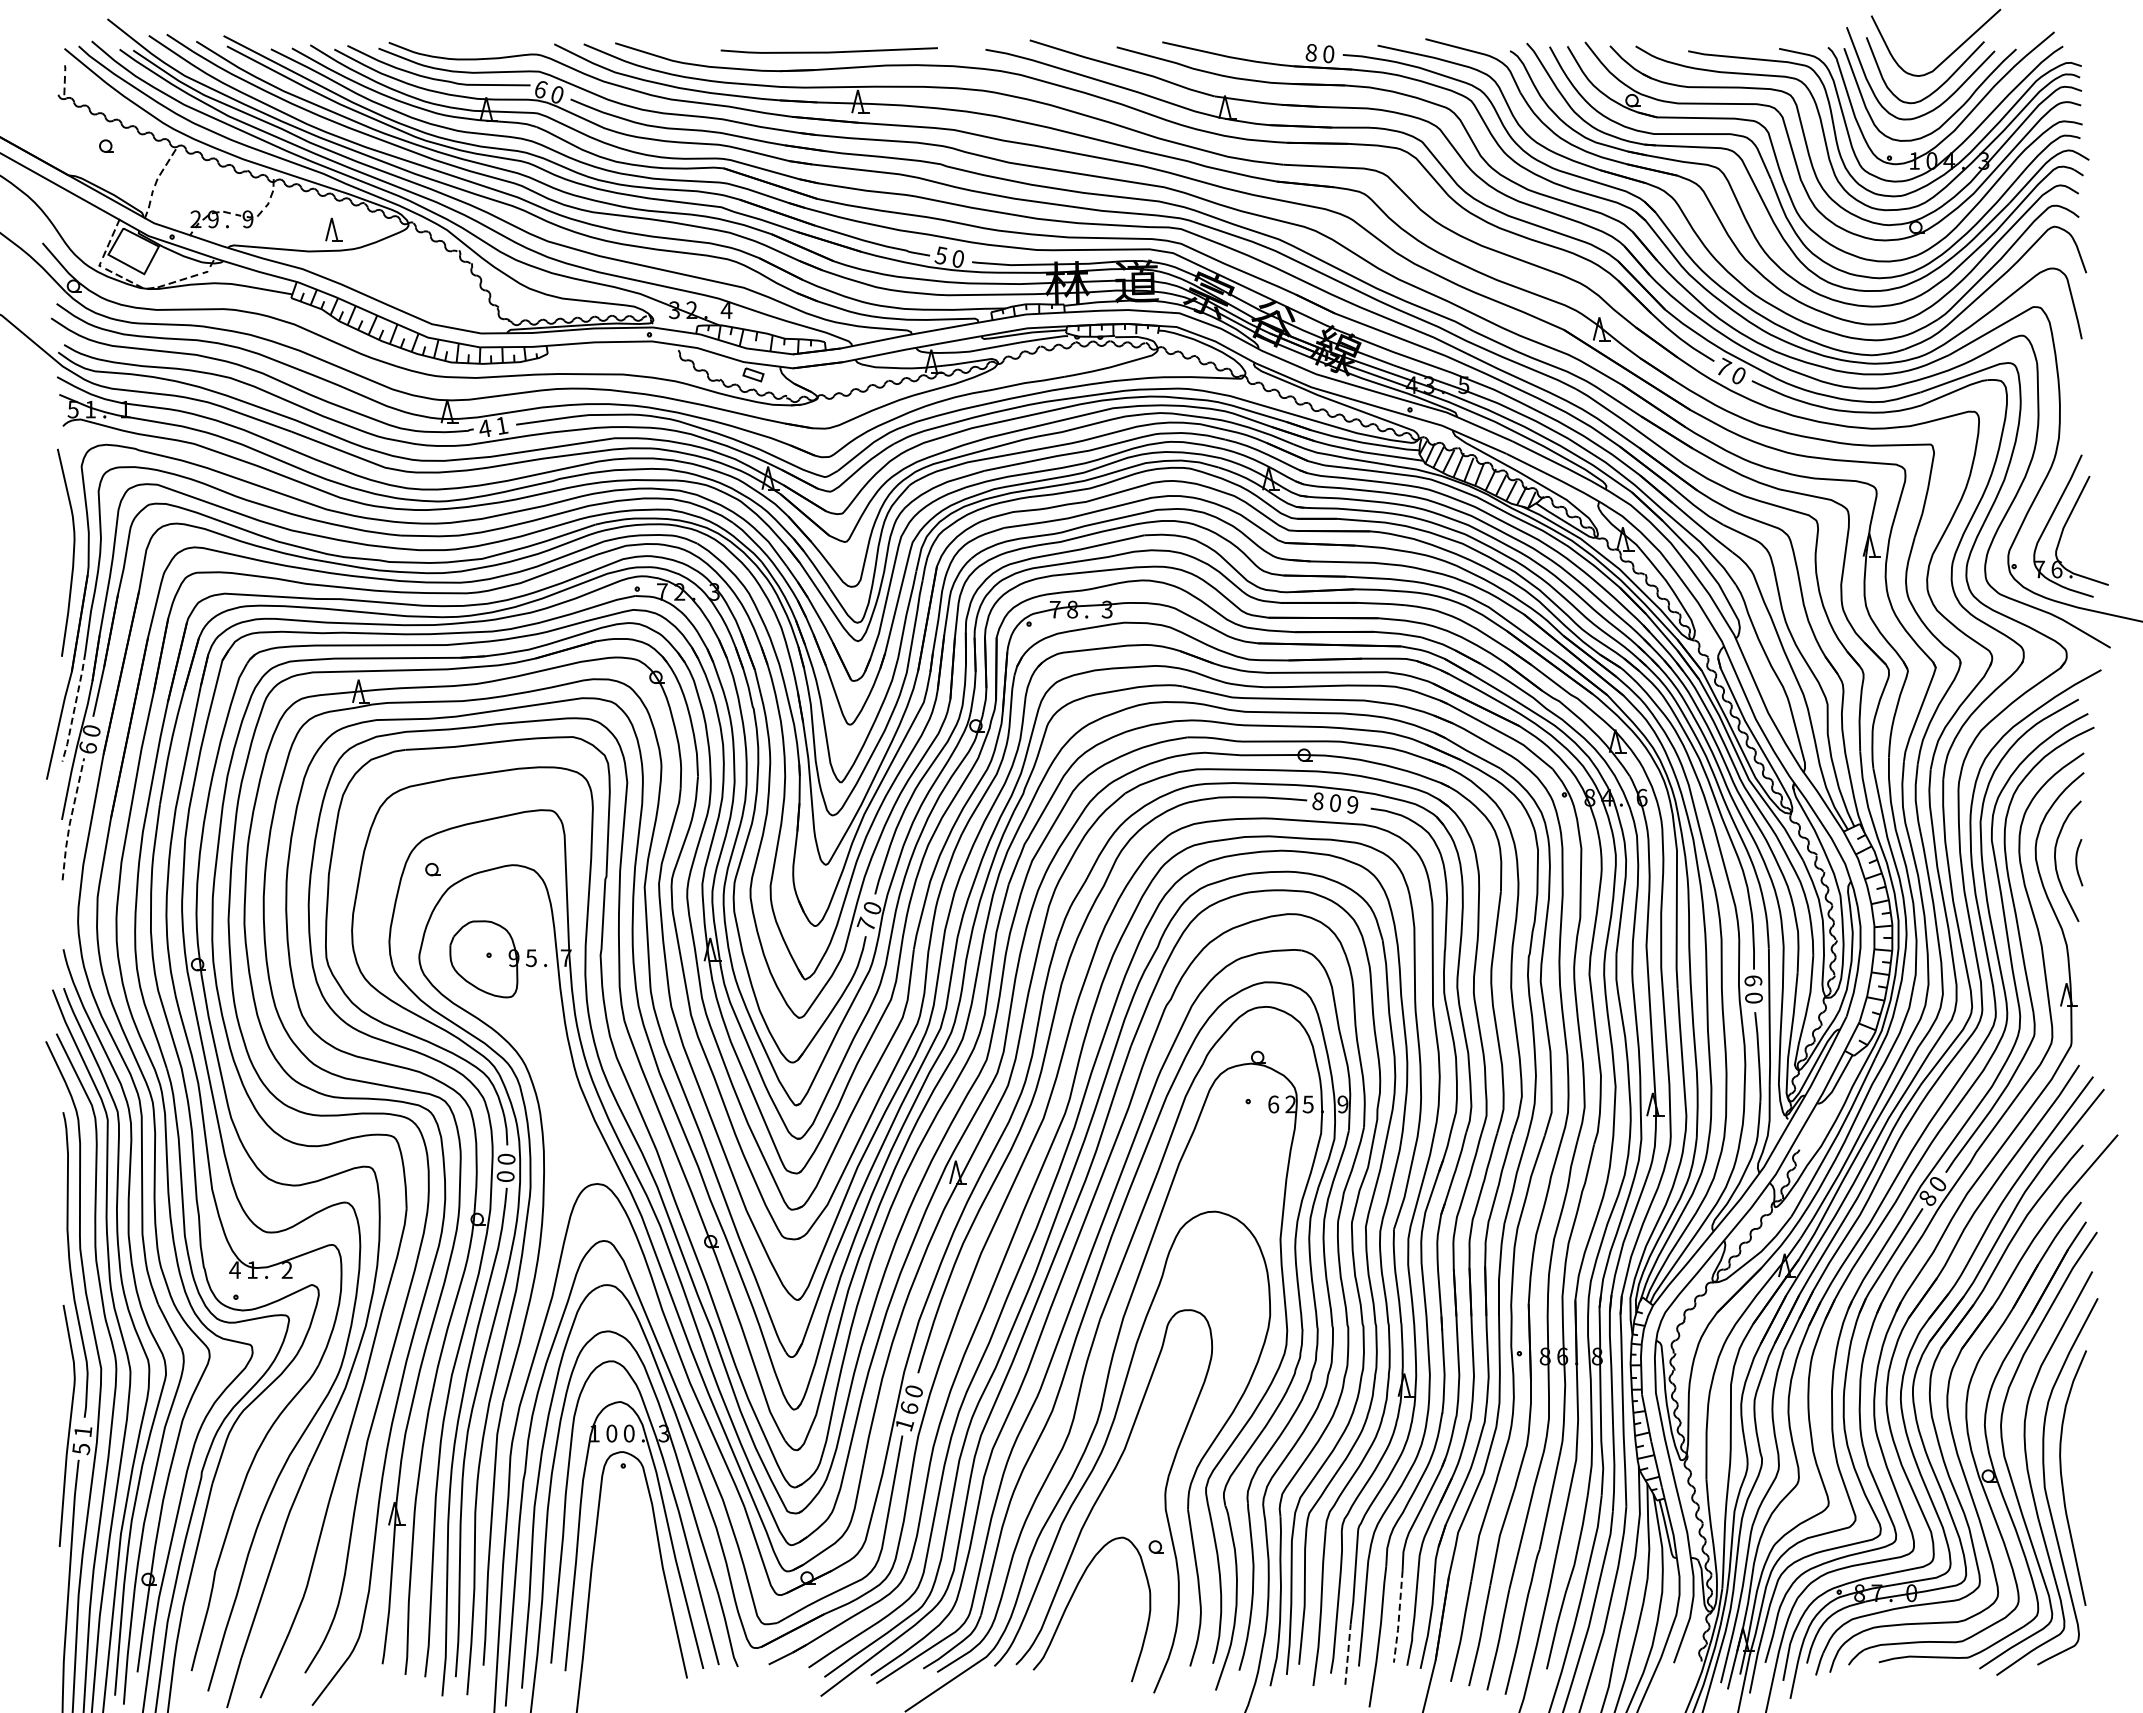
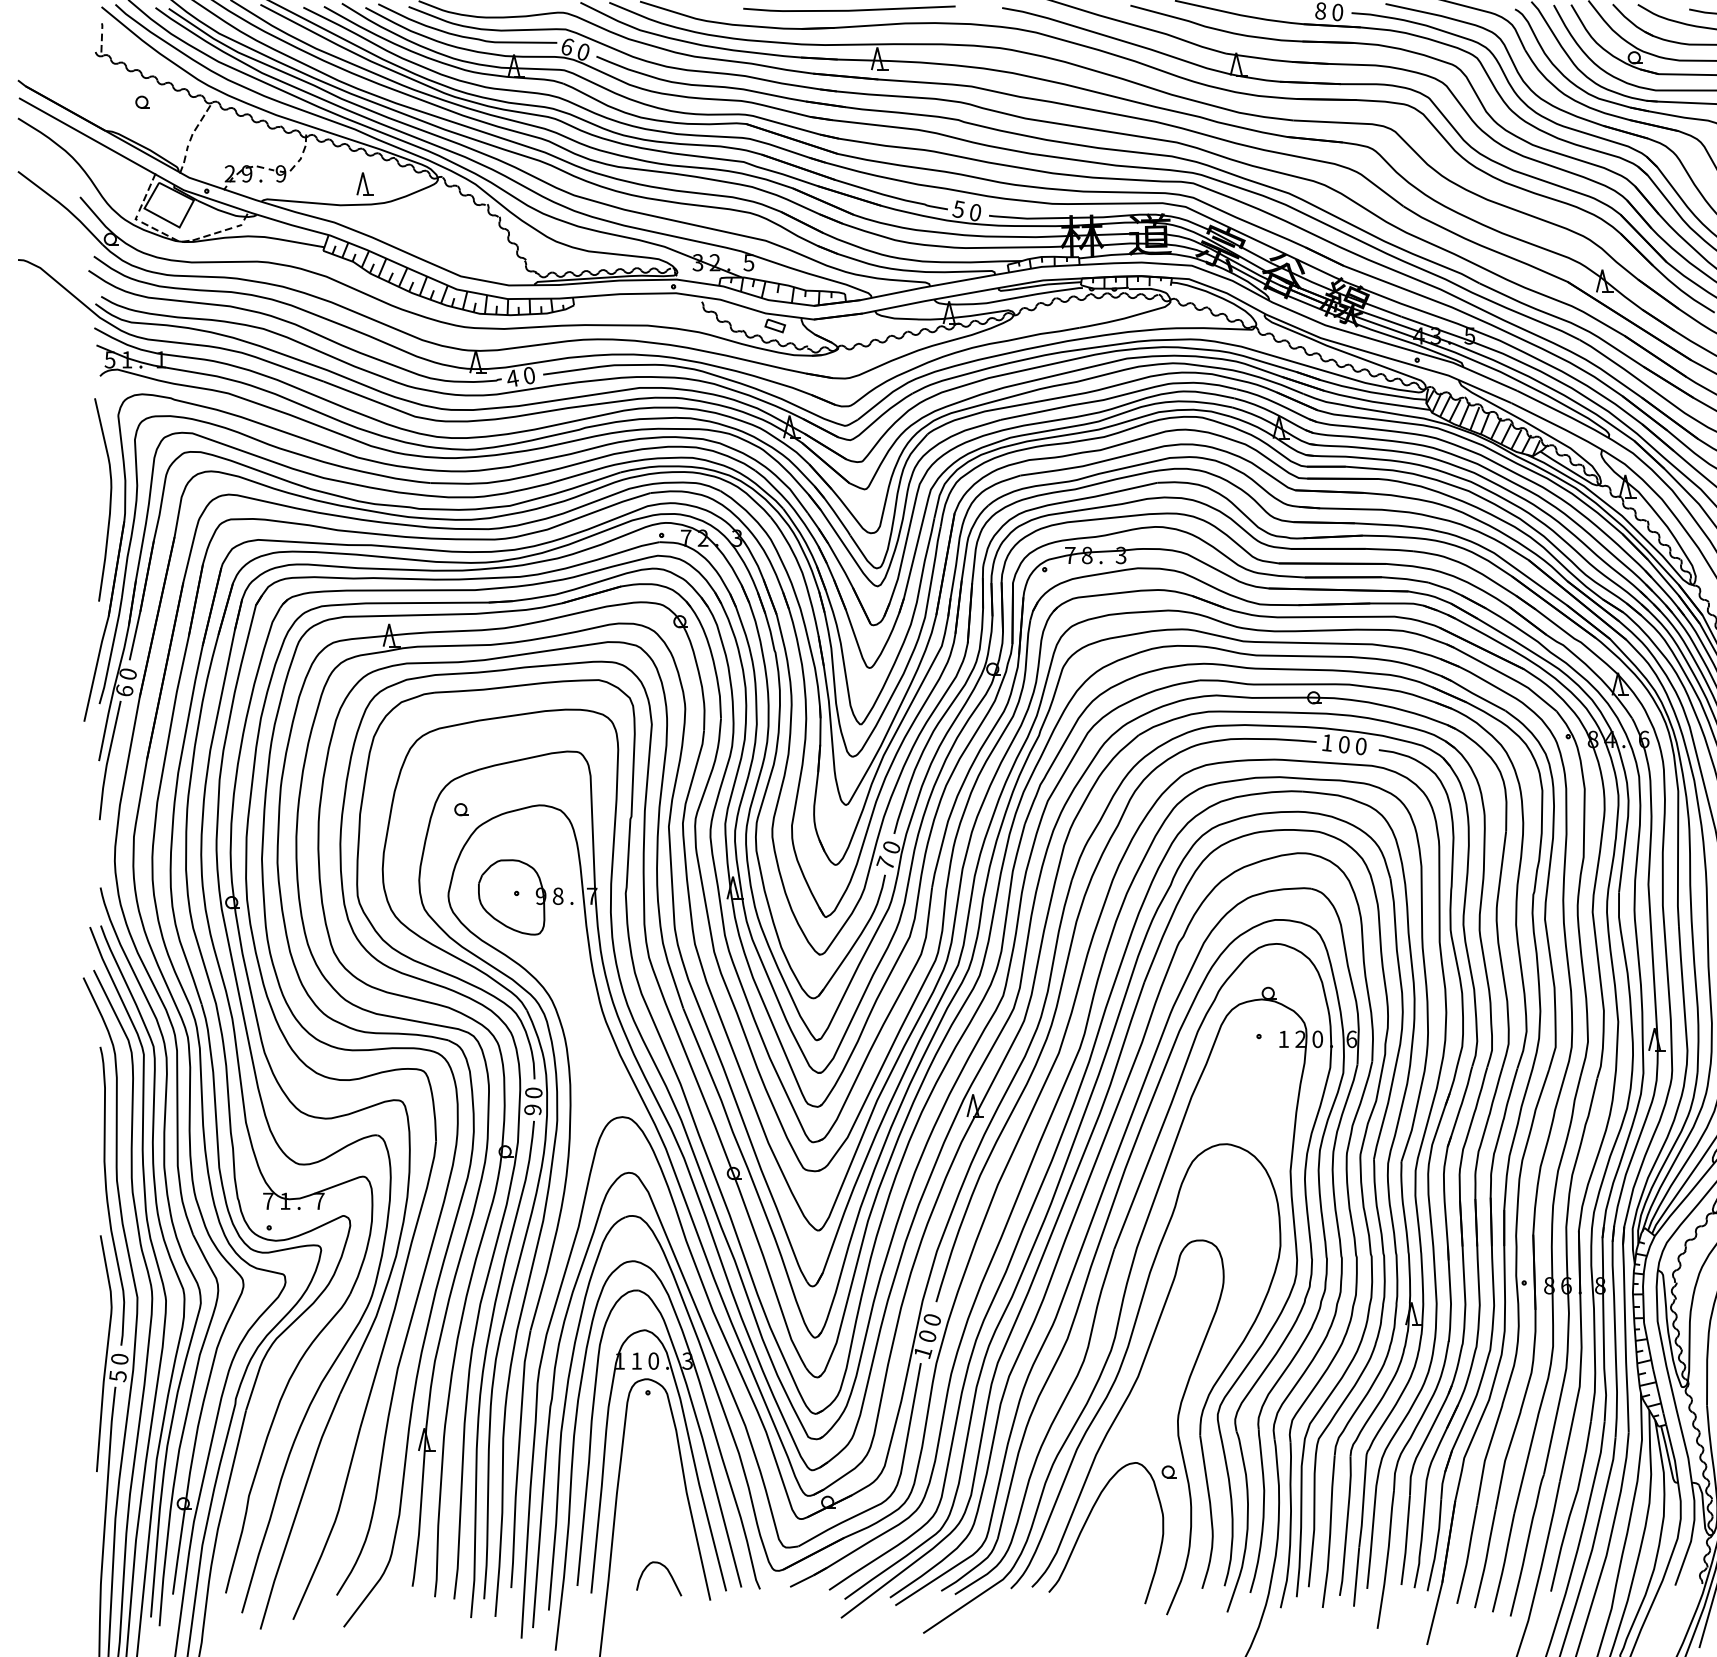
text: (726, 310) -> (748, 262), 4 -> 5
text: (502, 425) -> (529, 375), 1 -> 0
line: (74, 707) -> (111, 651), dashed -> solid
text: (1317, 801) -> (1326, 743), 8 -> 1
text: (1352, 804) -> (1360, 746), 9 -> 0
line: (70, 820) -> (107, 761), dashed -> solid
text: (530, 957) -> (557, 895), 5 -> 8
text: (1273, 1104) -> (1283, 1039), 6 -> 1
text: (1307, 1104) -> (1316, 1039), 5 -> 0
text: (1342, 1104) -> (1351, 1039), 9 -> 6
text: (505, 1176) -> (532, 1109), 0 -> 9
text: (234, 1269) -> (267, 1200), 4 -> 7
text: (286, 1269) -> (318, 1200), 2 -> 7
text: (909, 1407) -> (927, 1335), 6 -> 0
text: (83, 1431) -> (120, 1359), 1 -> 0
text: (611, 1433) -> (636, 1361), 0 -> 1
line: (1398, 1617) -> (1405, 1540), dashed -> solid
curve: (644, 1650) -> (668, 1573), added
line: (1348, 1654) -> (1357, 1577), dashed -> solid

